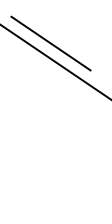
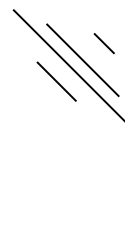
line: (67, 24) -> (103, 43), added
line: (30, 68) -> (56, 81), added

